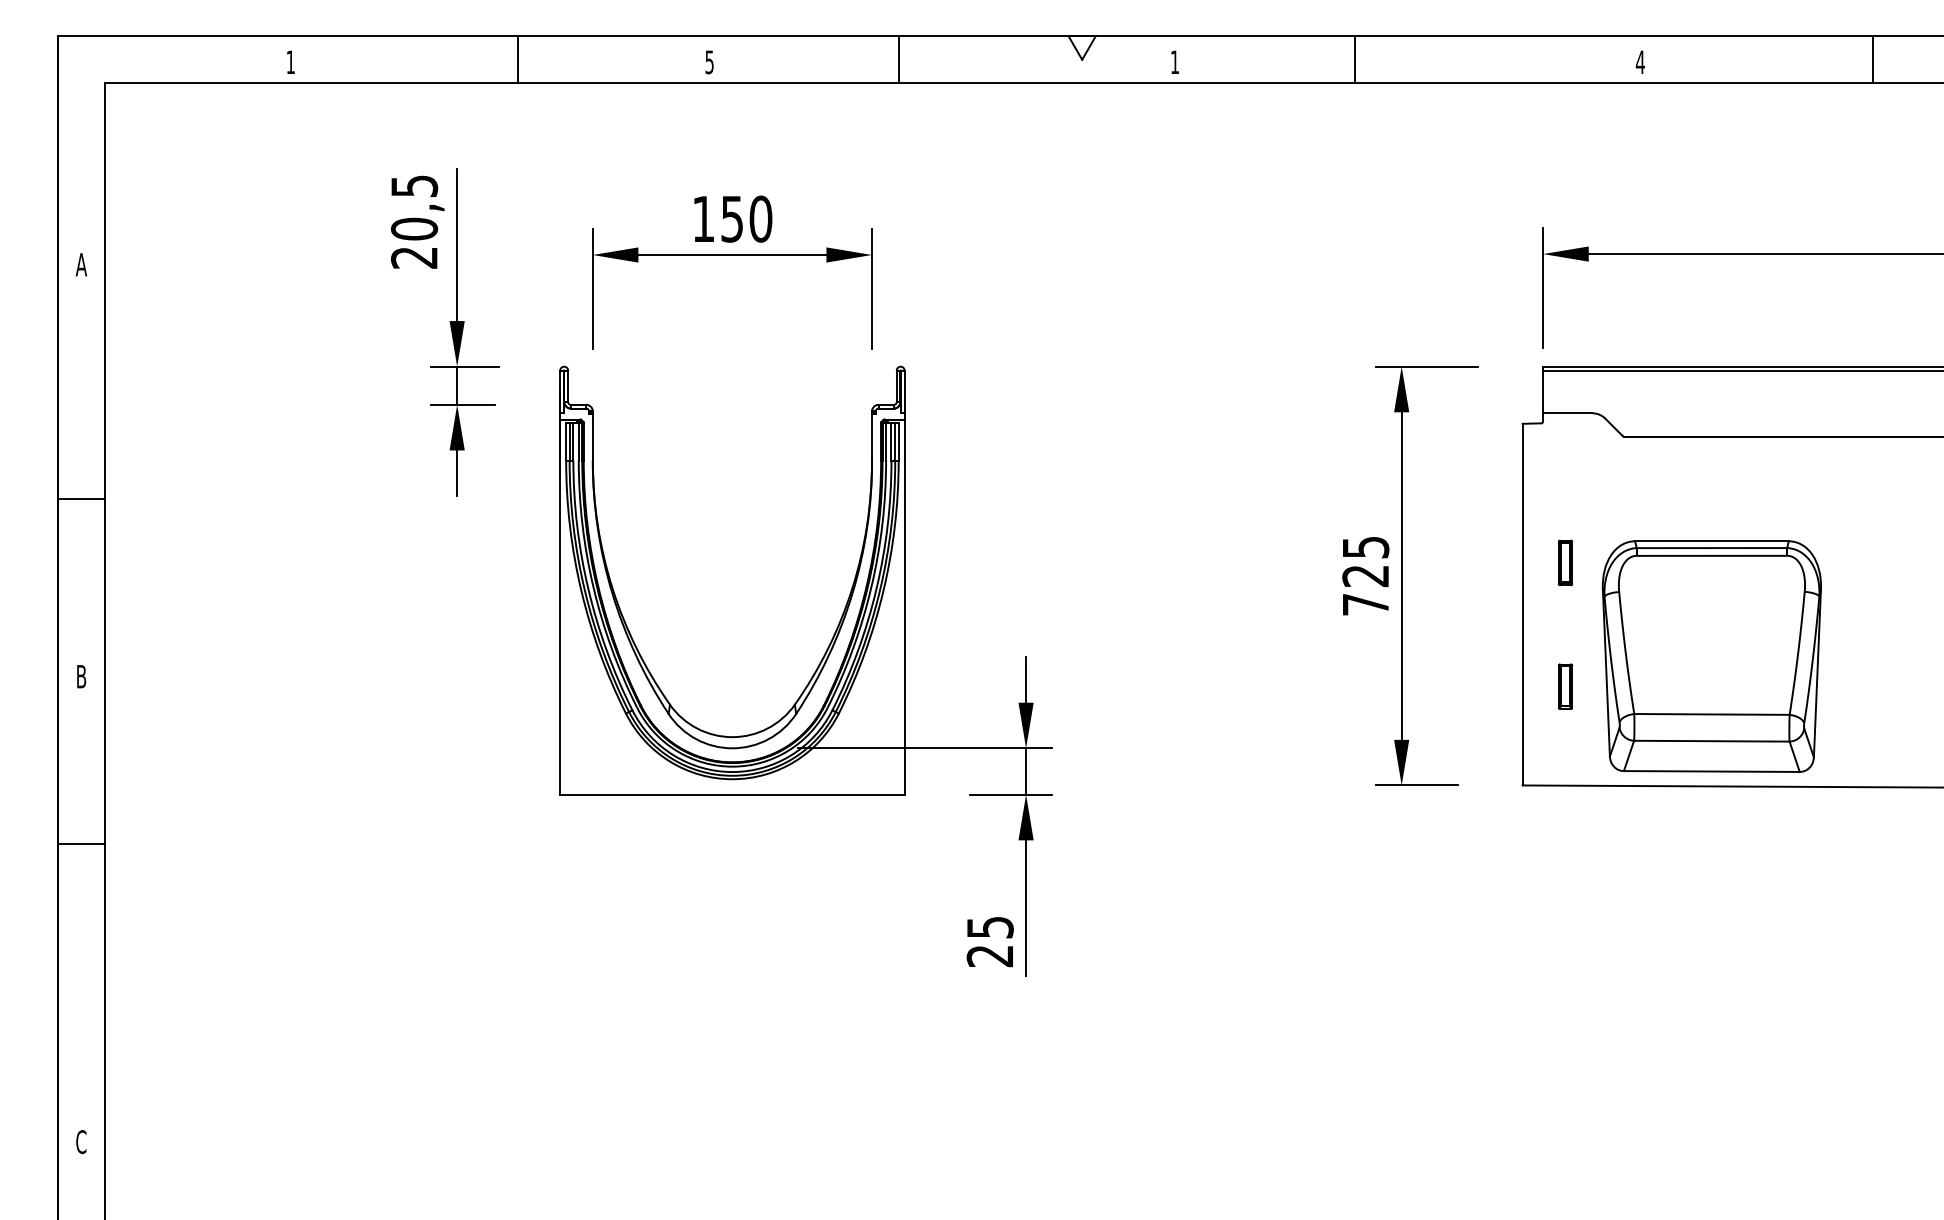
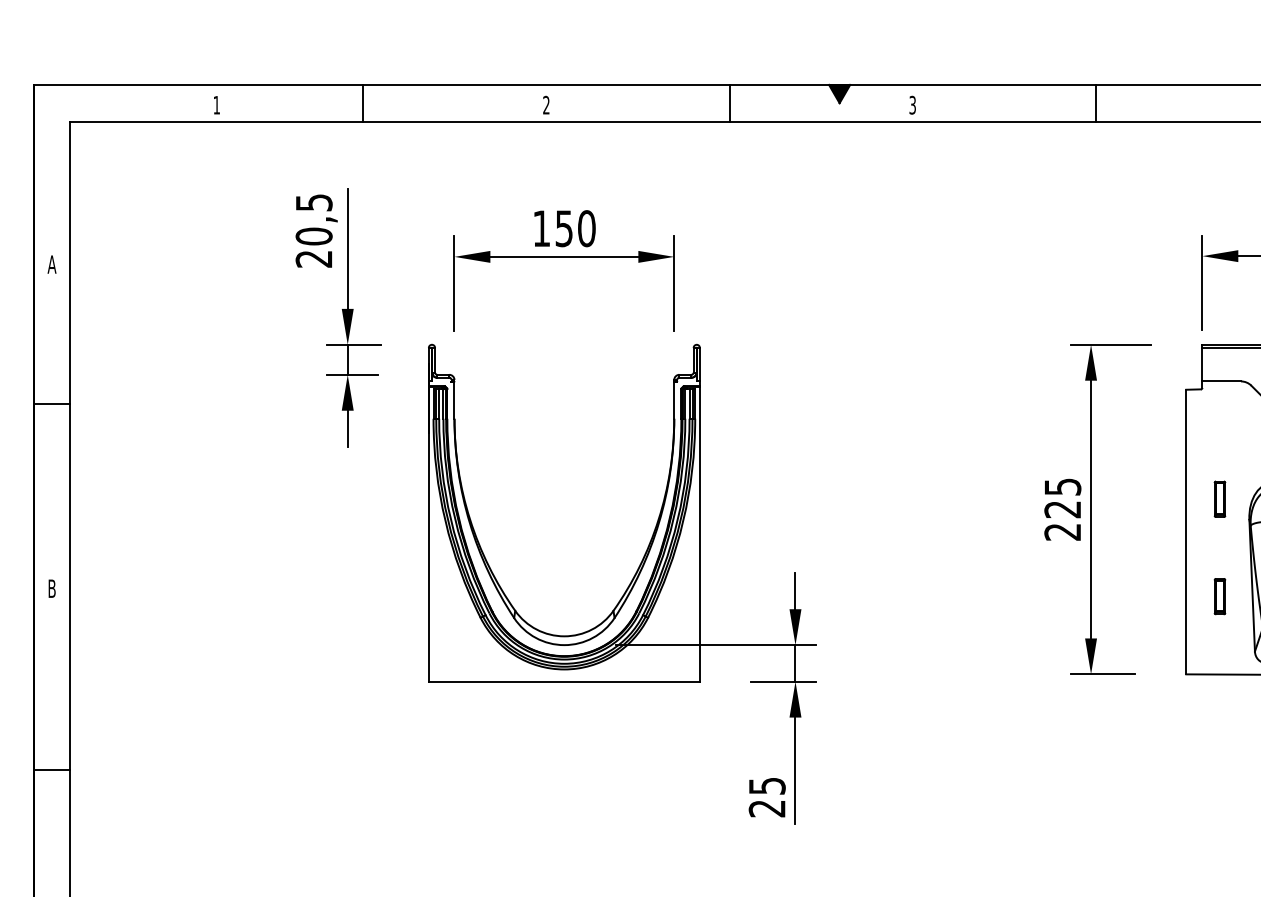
fill: (1081, 47) -> (839, 93), added
line: (518, 59) -> (363, 103), moved
line: (898, 59) -> (729, 103), moved
line: (1354, 59) -> (1095, 103), moved
text: (709, 62) -> (546, 105), 5 -> 2
text: (1175, 62) -> (913, 105), 1 -> 3
line: (81, 499) -> (52, 403), moved
text: (1365, 604) -> (1062, 531), 725 -> 225
line: (81, 843) -> (52, 769), moved

